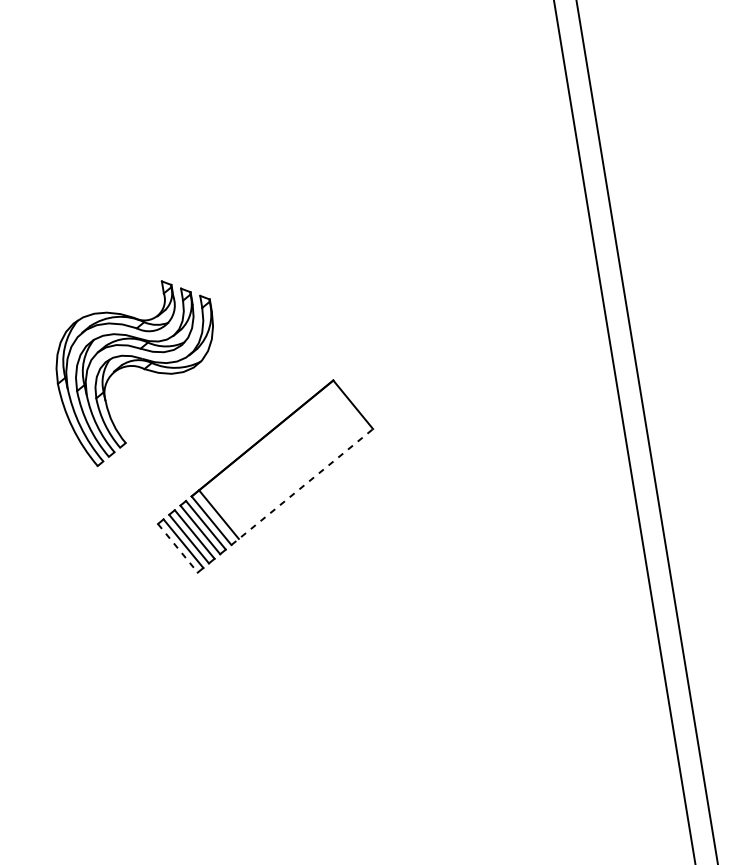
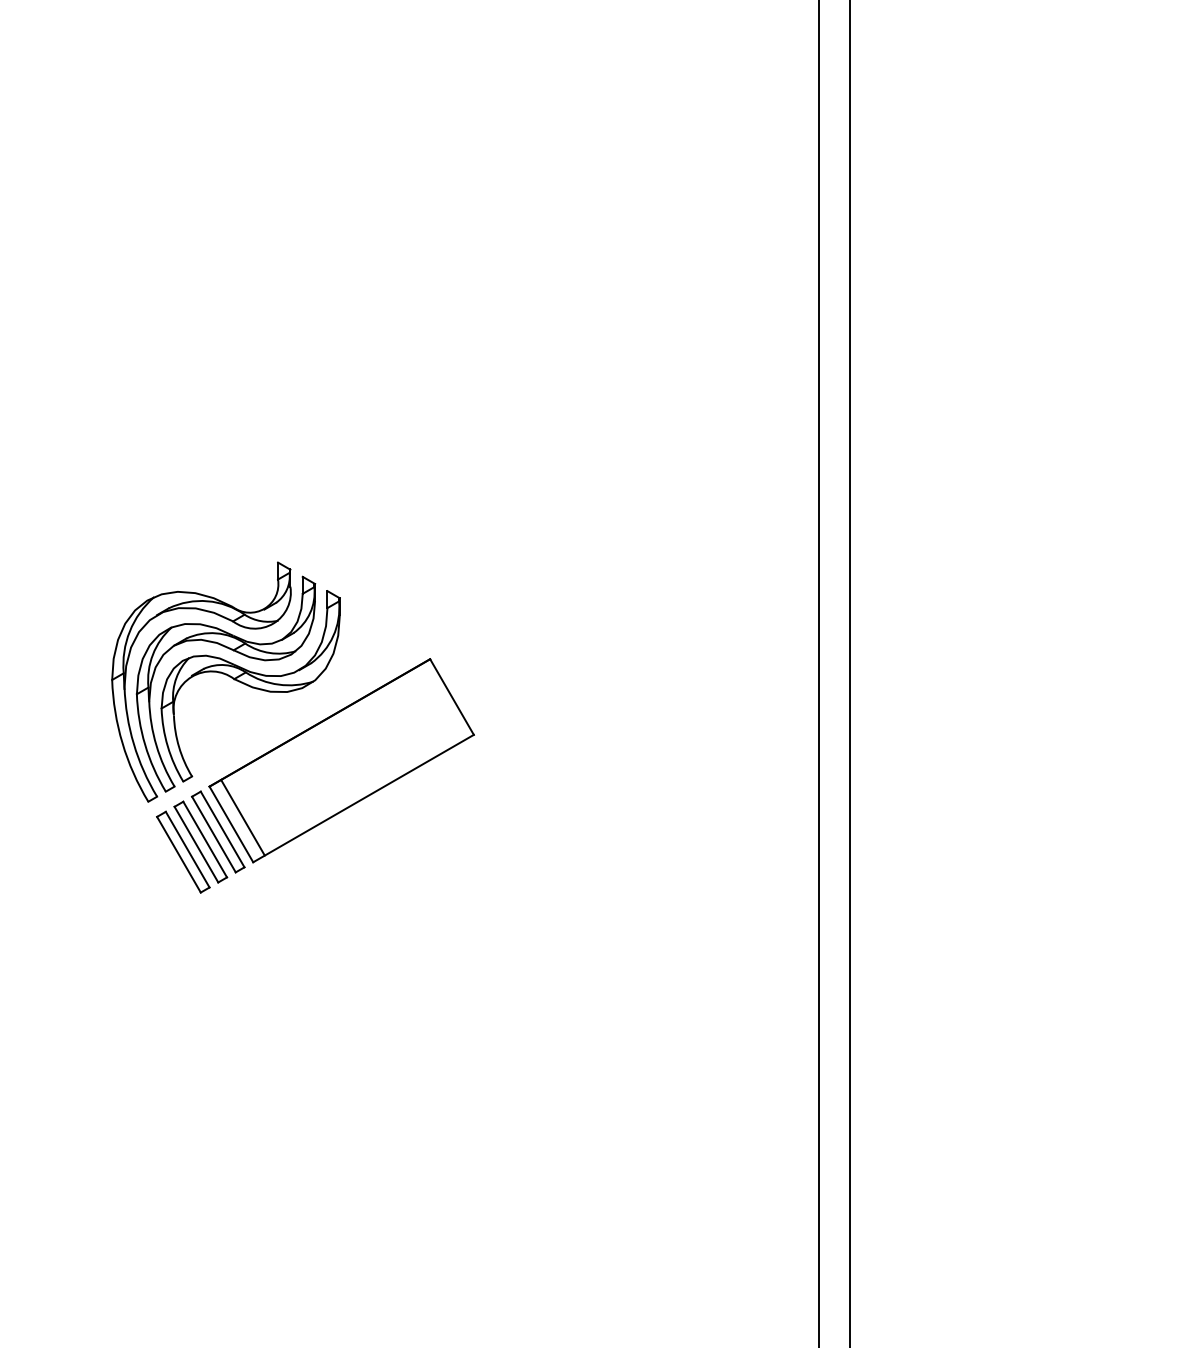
part: (138, 371) -> (225, 681), moved
line: (302, 486) -> (363, 798), dashed -> solid
line: (177, 548) -> (178, 854), dashed -> solid

